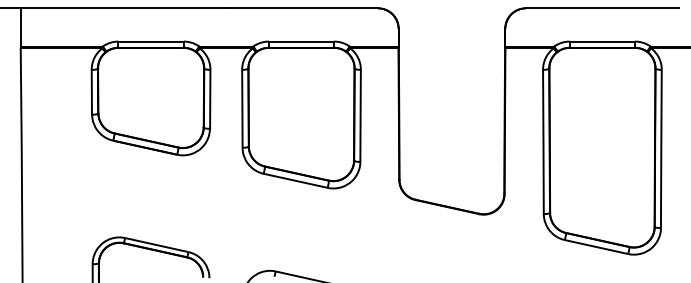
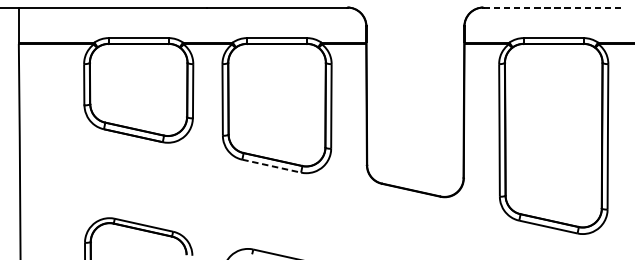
line: (602, 8) -> (553, 7), solid -> dashed
line: (295, 180) -> (271, 165), solid -> dashed

